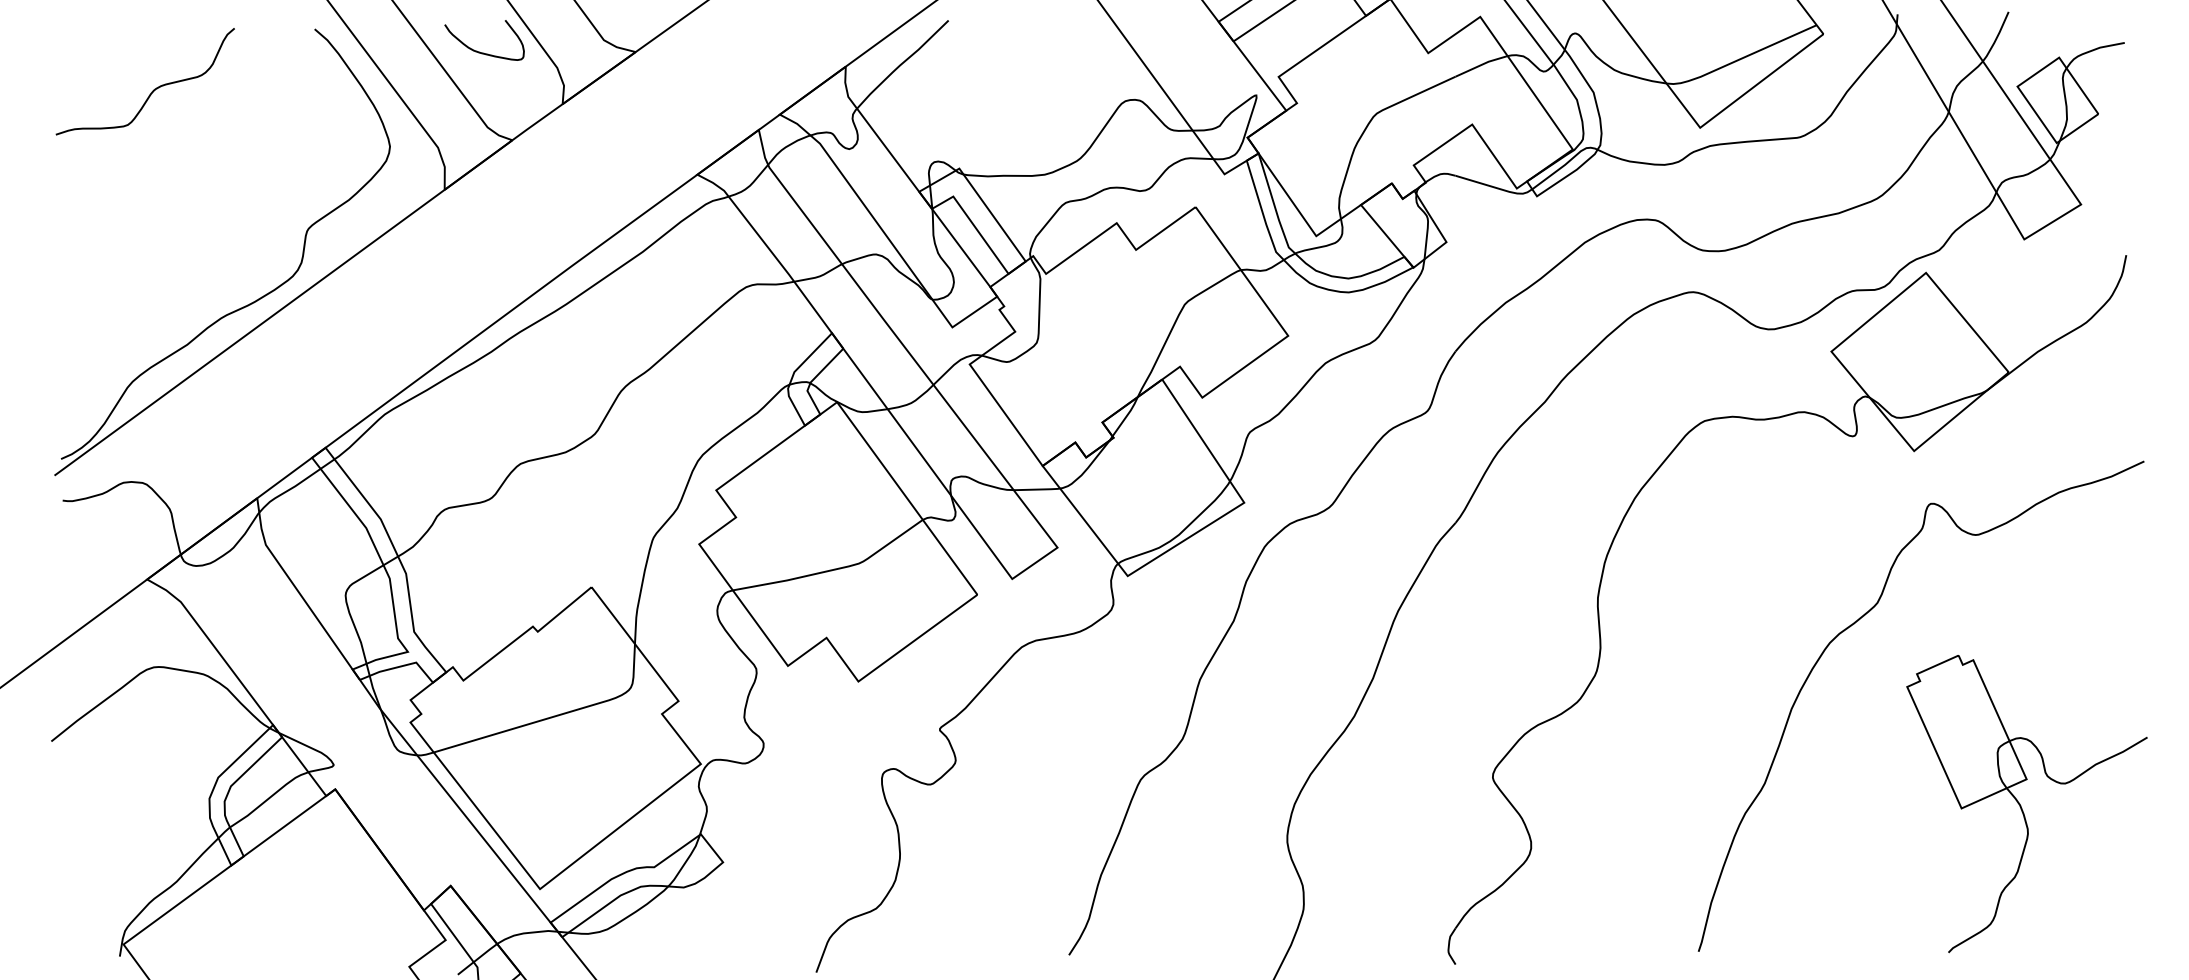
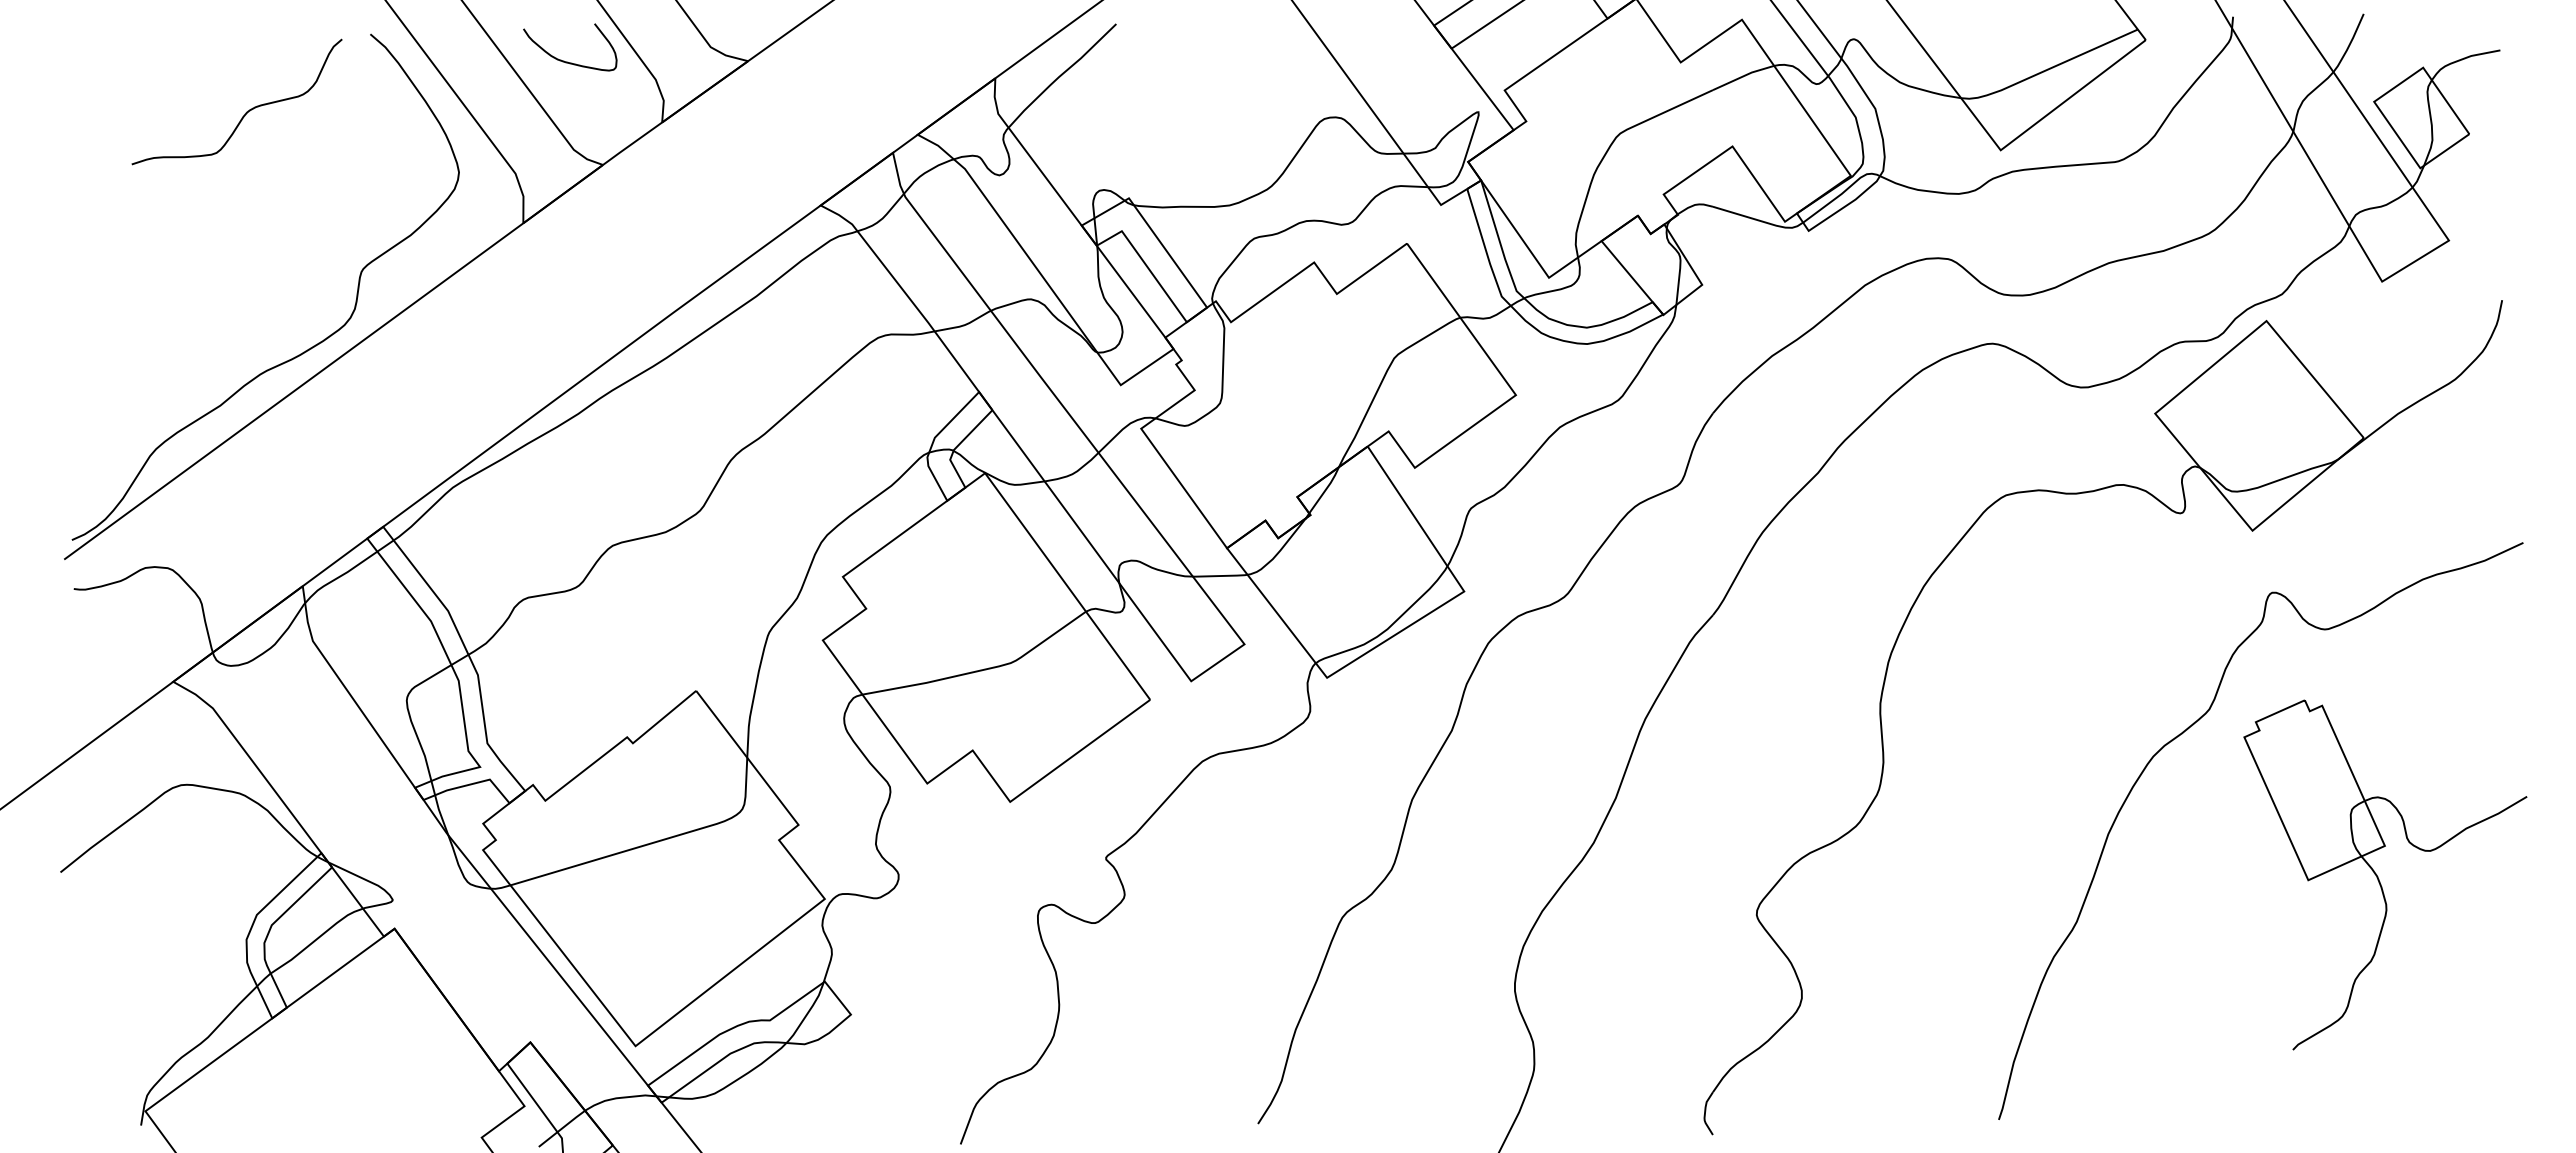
curve: (153, 89) -> (246, 111), moved
part: (2021, 805) -> (2378, 876), moved

